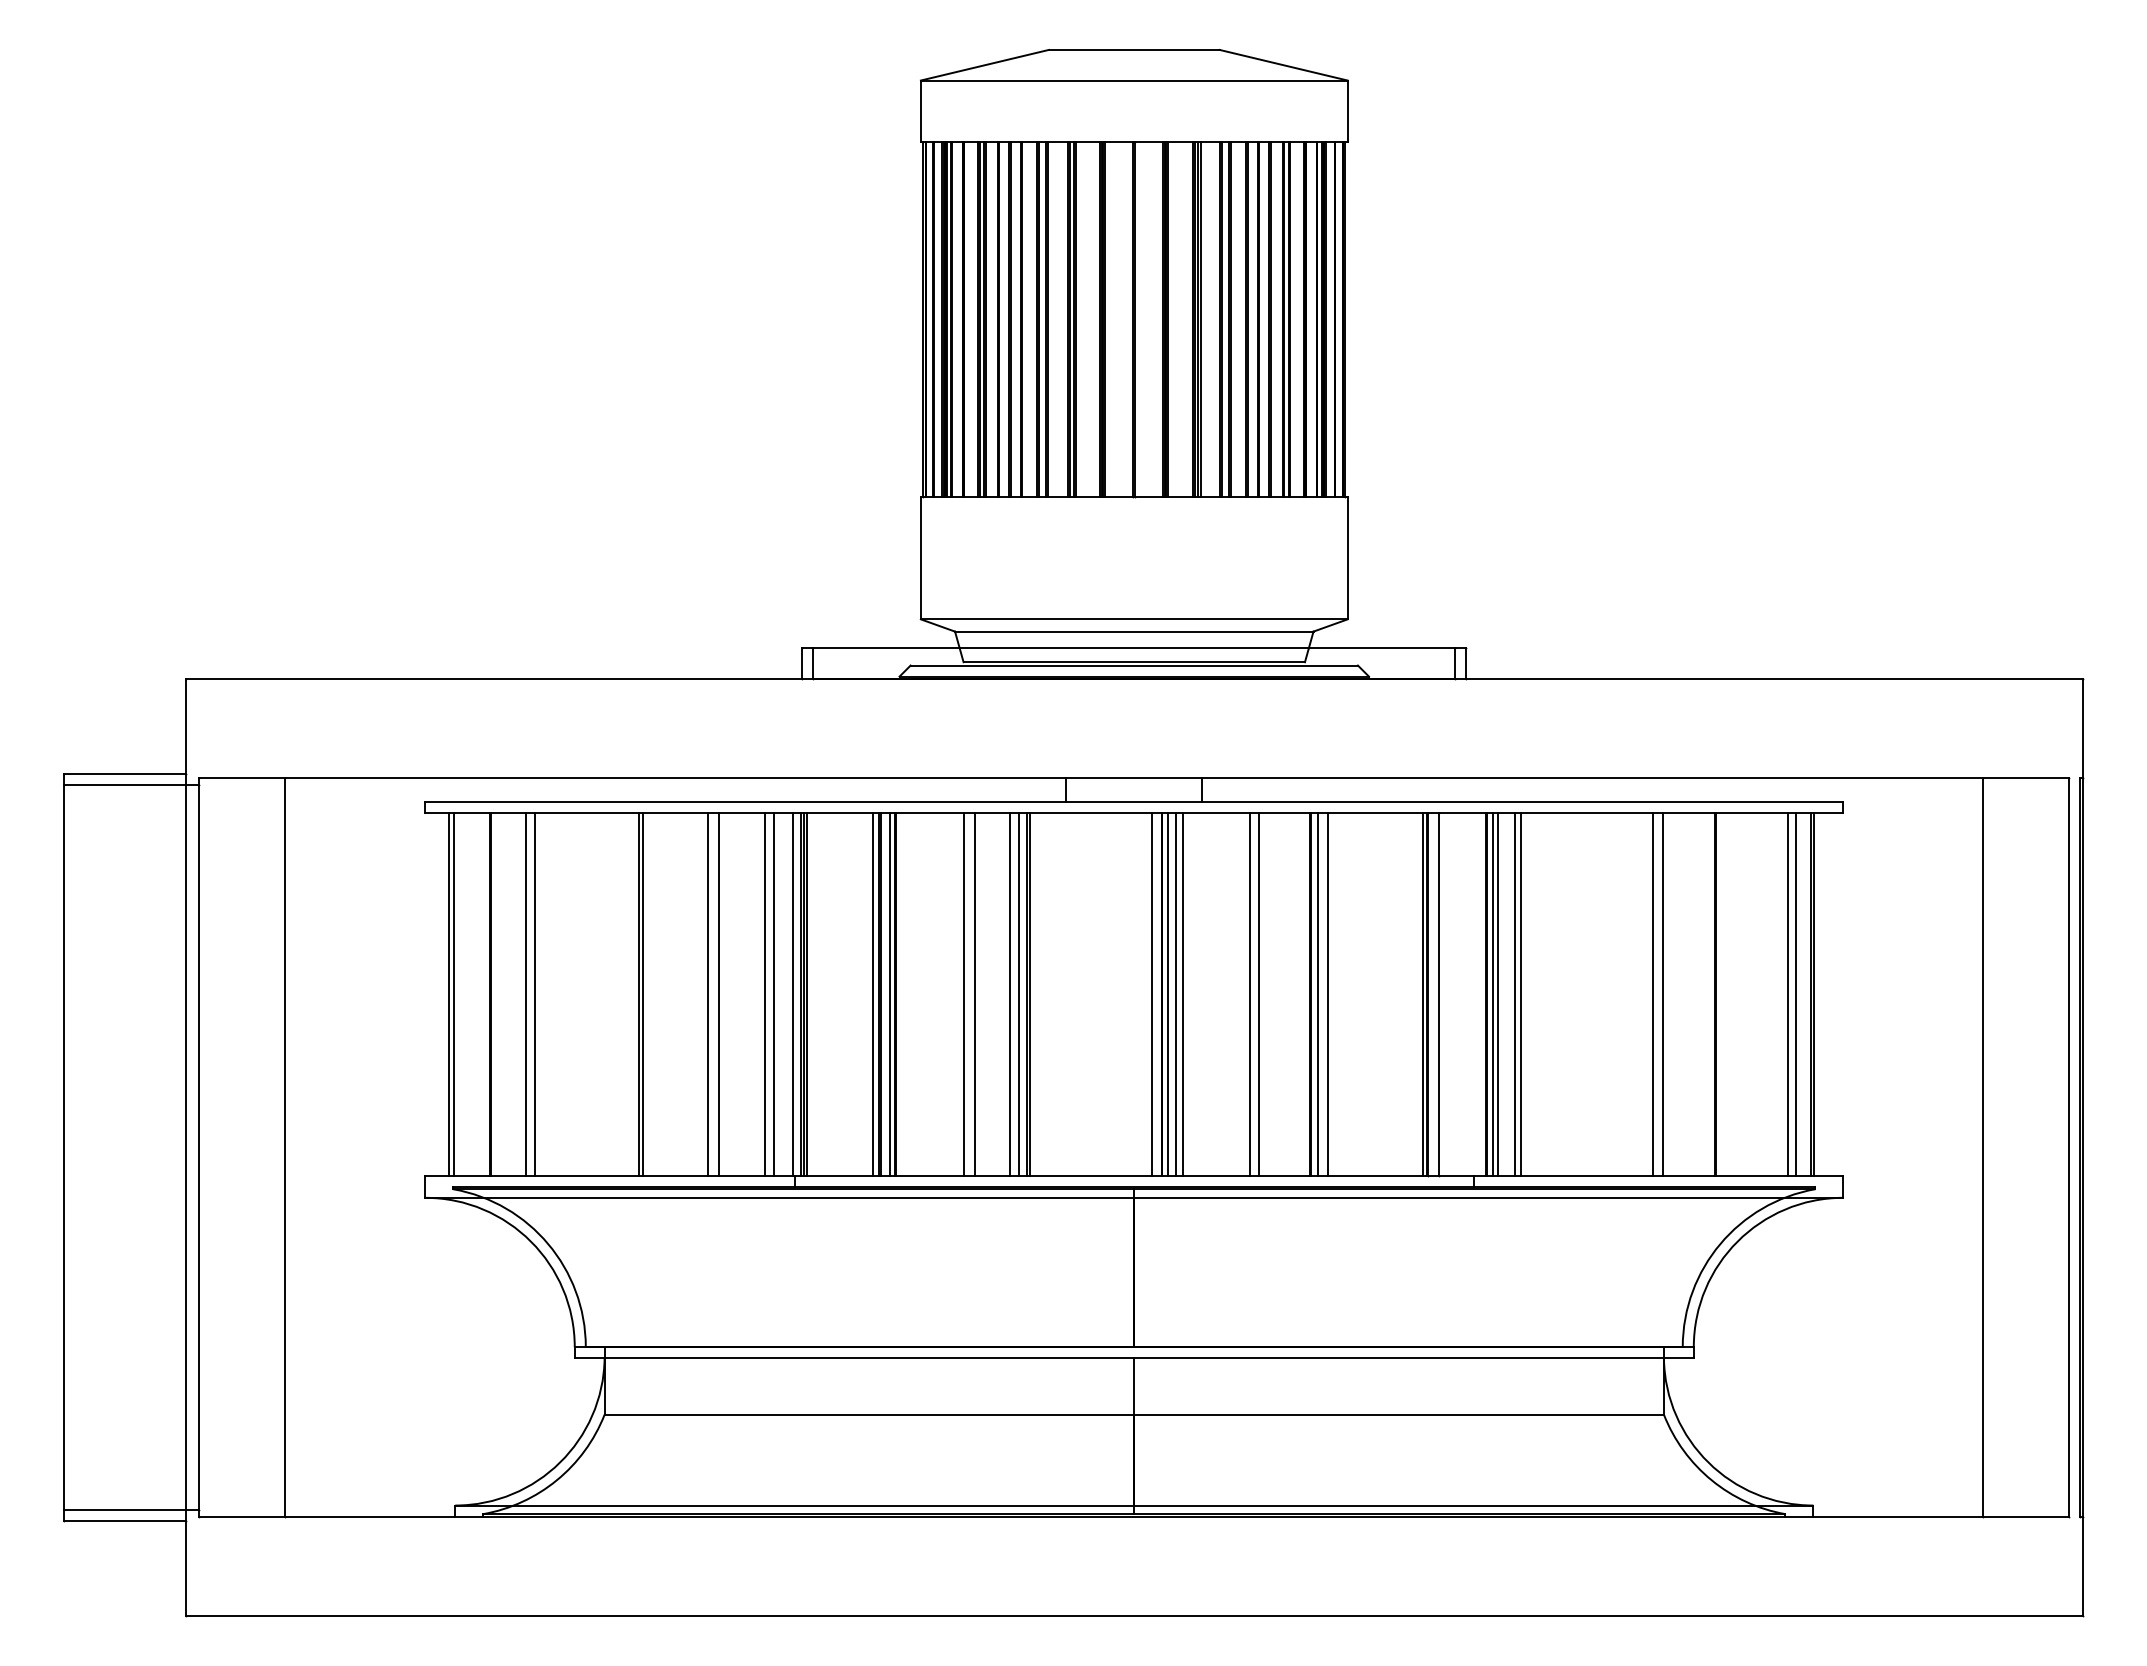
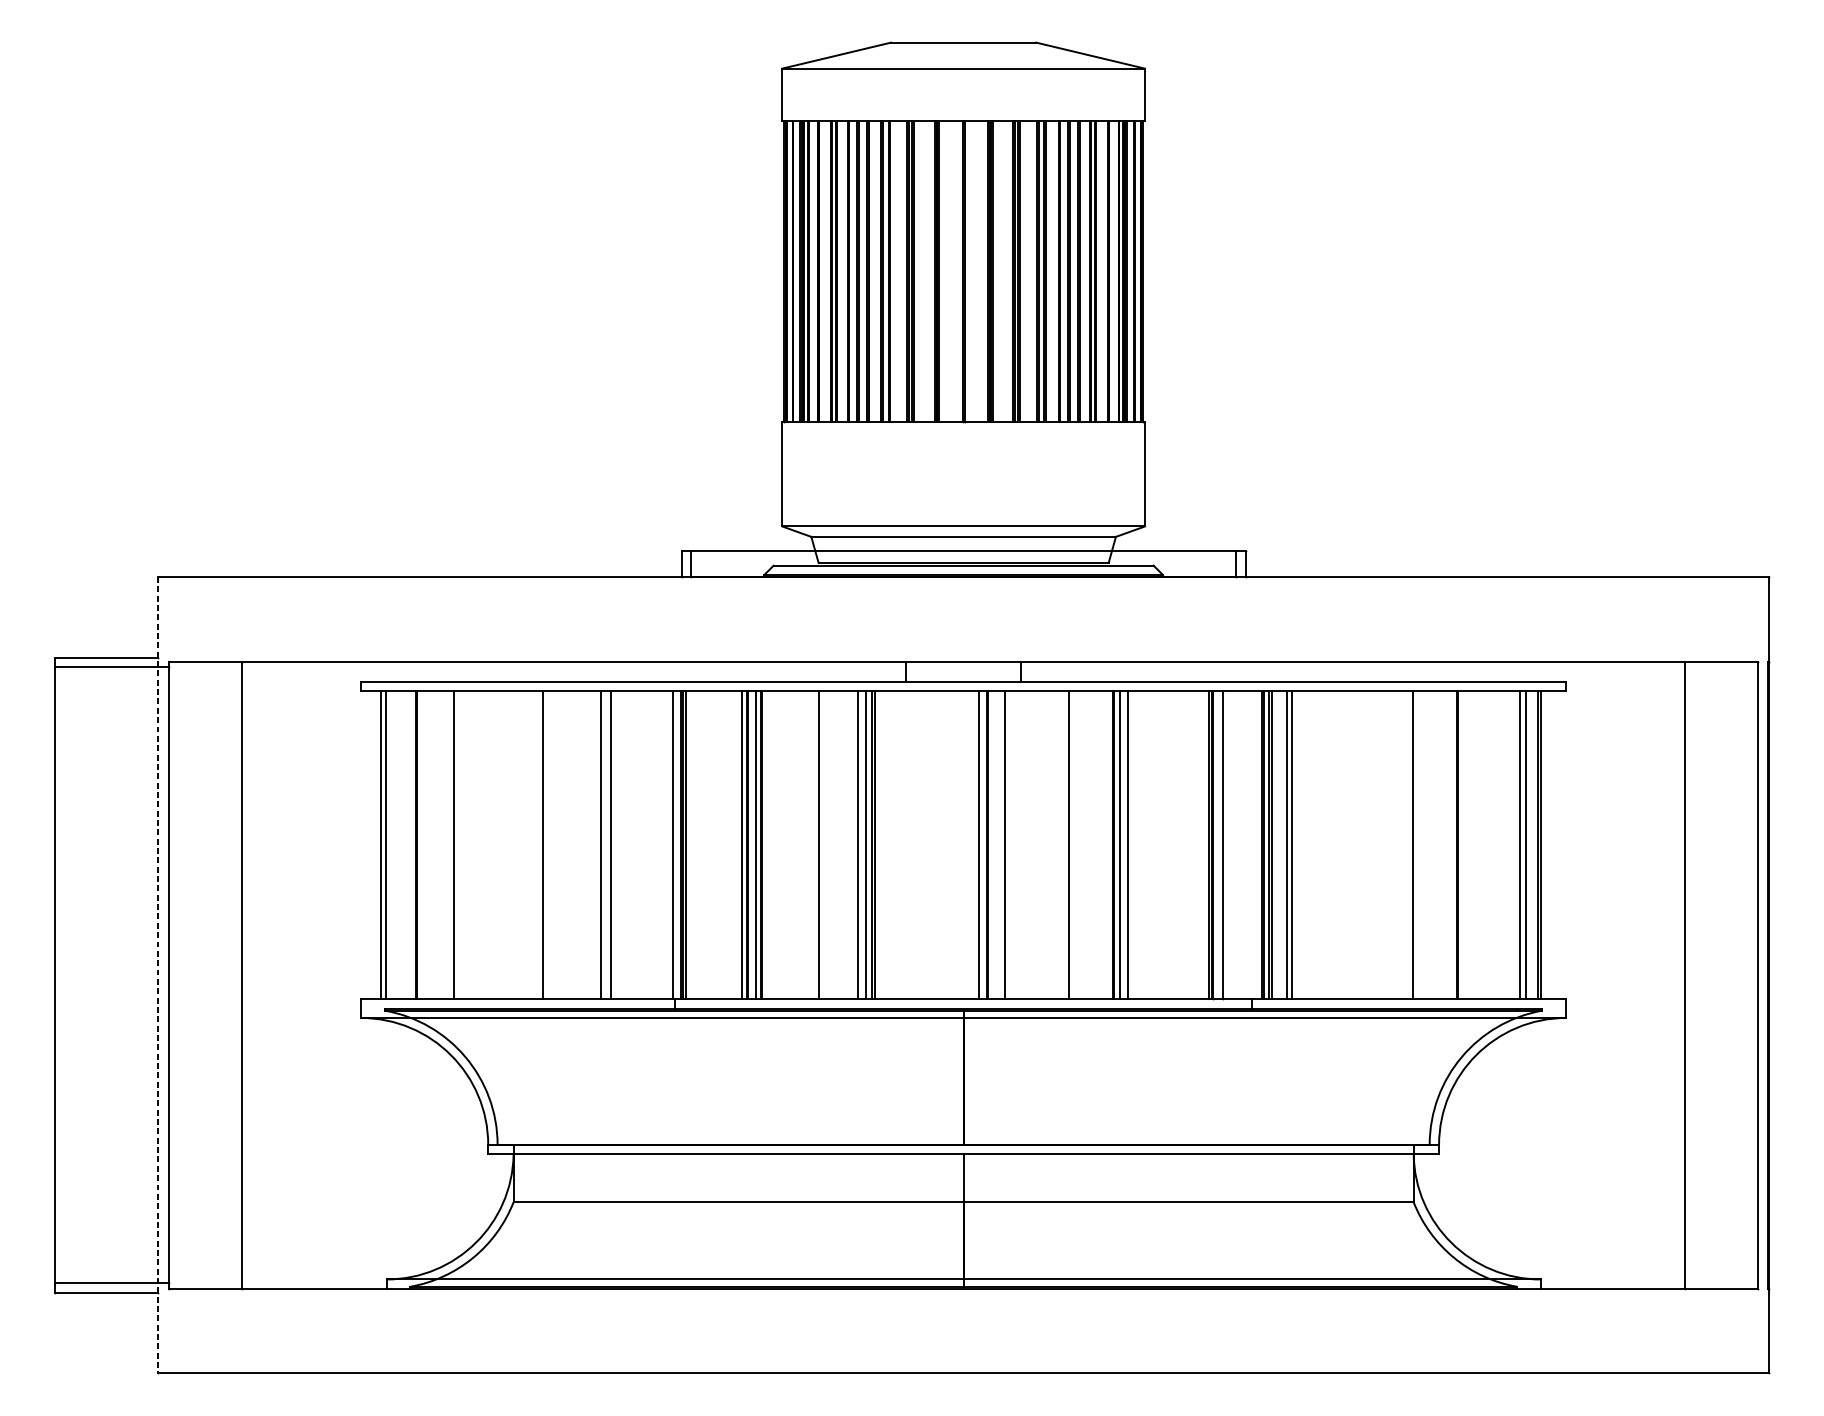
line: (525, 994) -> (446, 845), removed
line: (642, 994) -> (545, 845), removed
line: (765, 994) -> (650, 845), removed
line: (774, 994) -> (657, 845), removed
line: (974, 994) -> (827, 845), removed
line: (1167, 994) -> (991, 845), removed
line: (1176, 994) -> (999, 845), removed
line: (1249, 994) -> (1061, 845), removed
line: (1653, 994) -> (1404, 845), removed
line: (185, 1147) -> (157, 975), solid -> dashed

